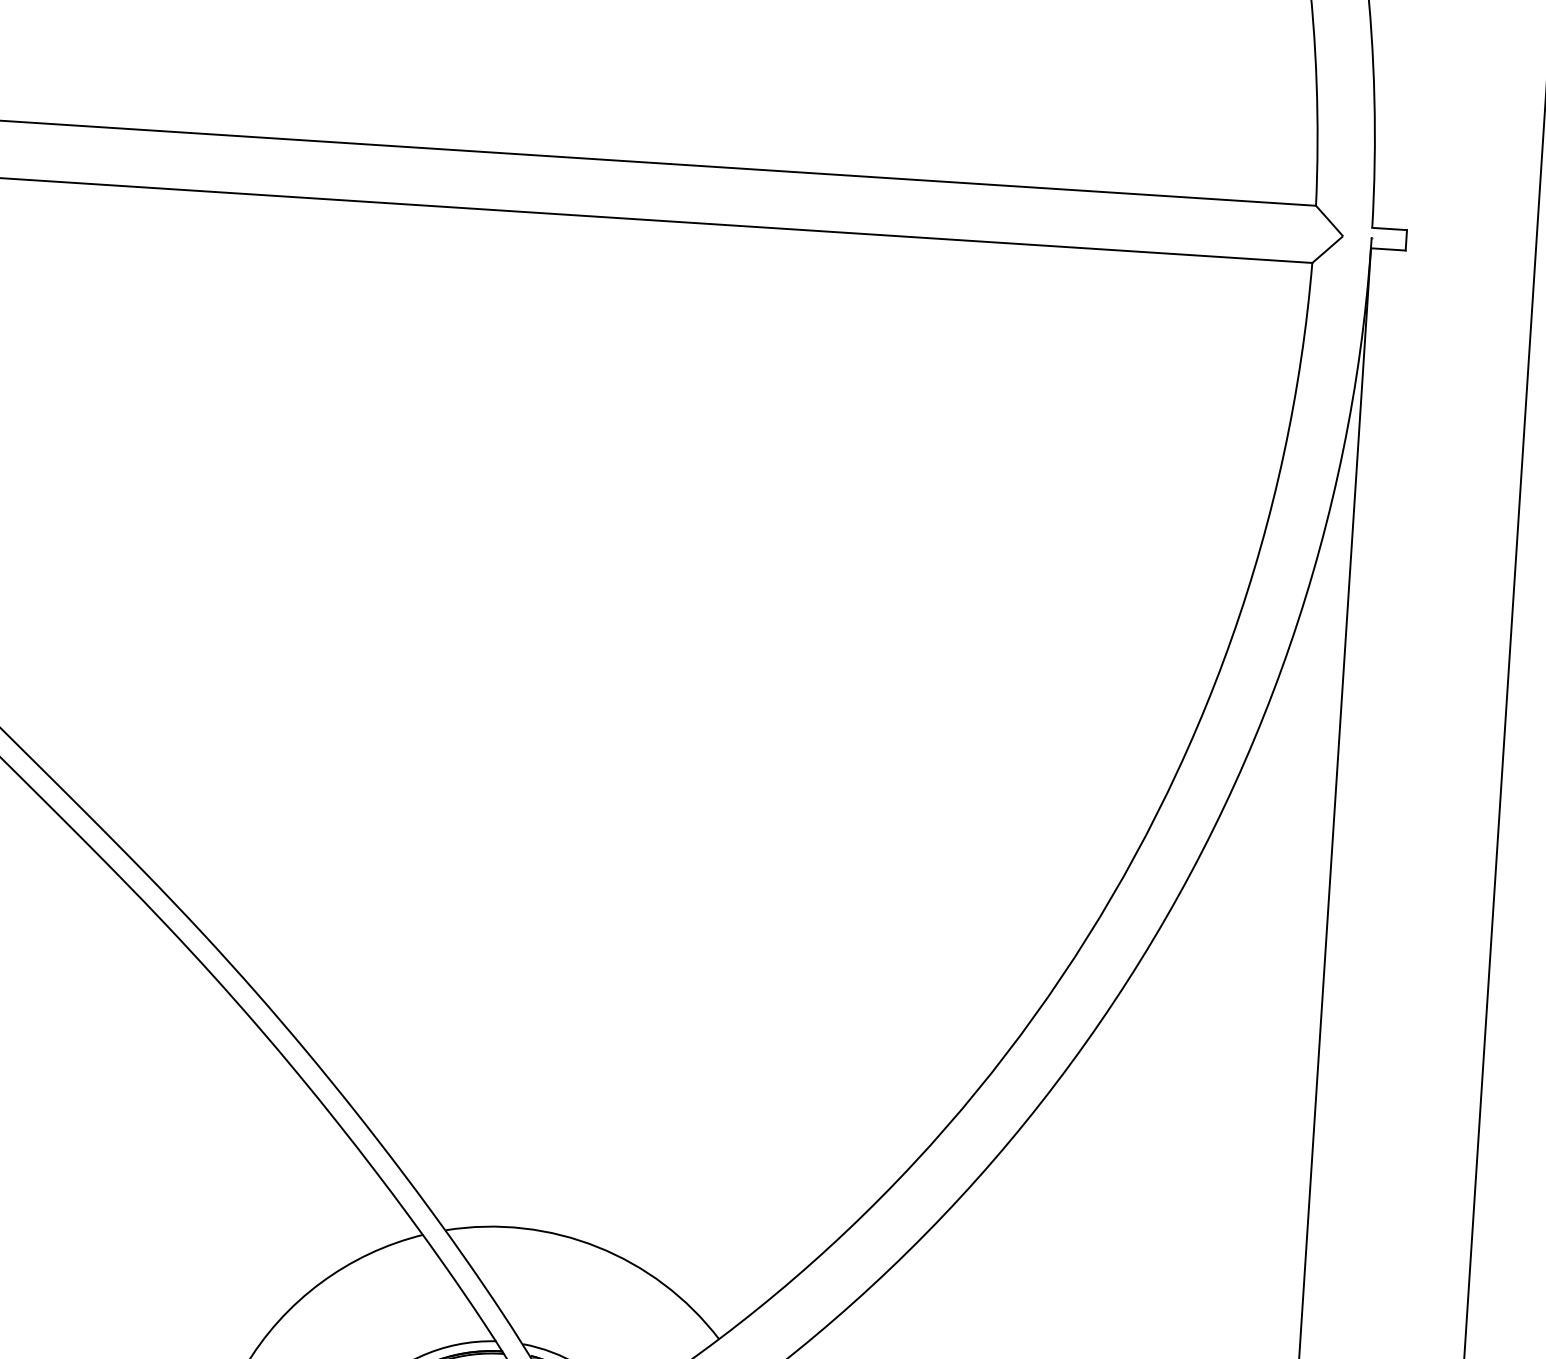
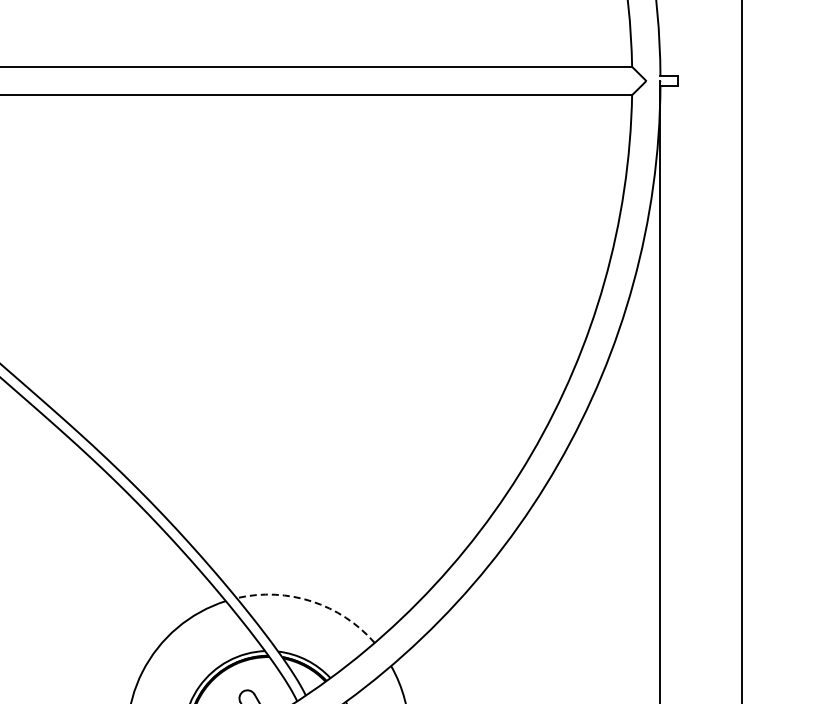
arc: (598, 1247) -> (312, 601), solid -> dashed

